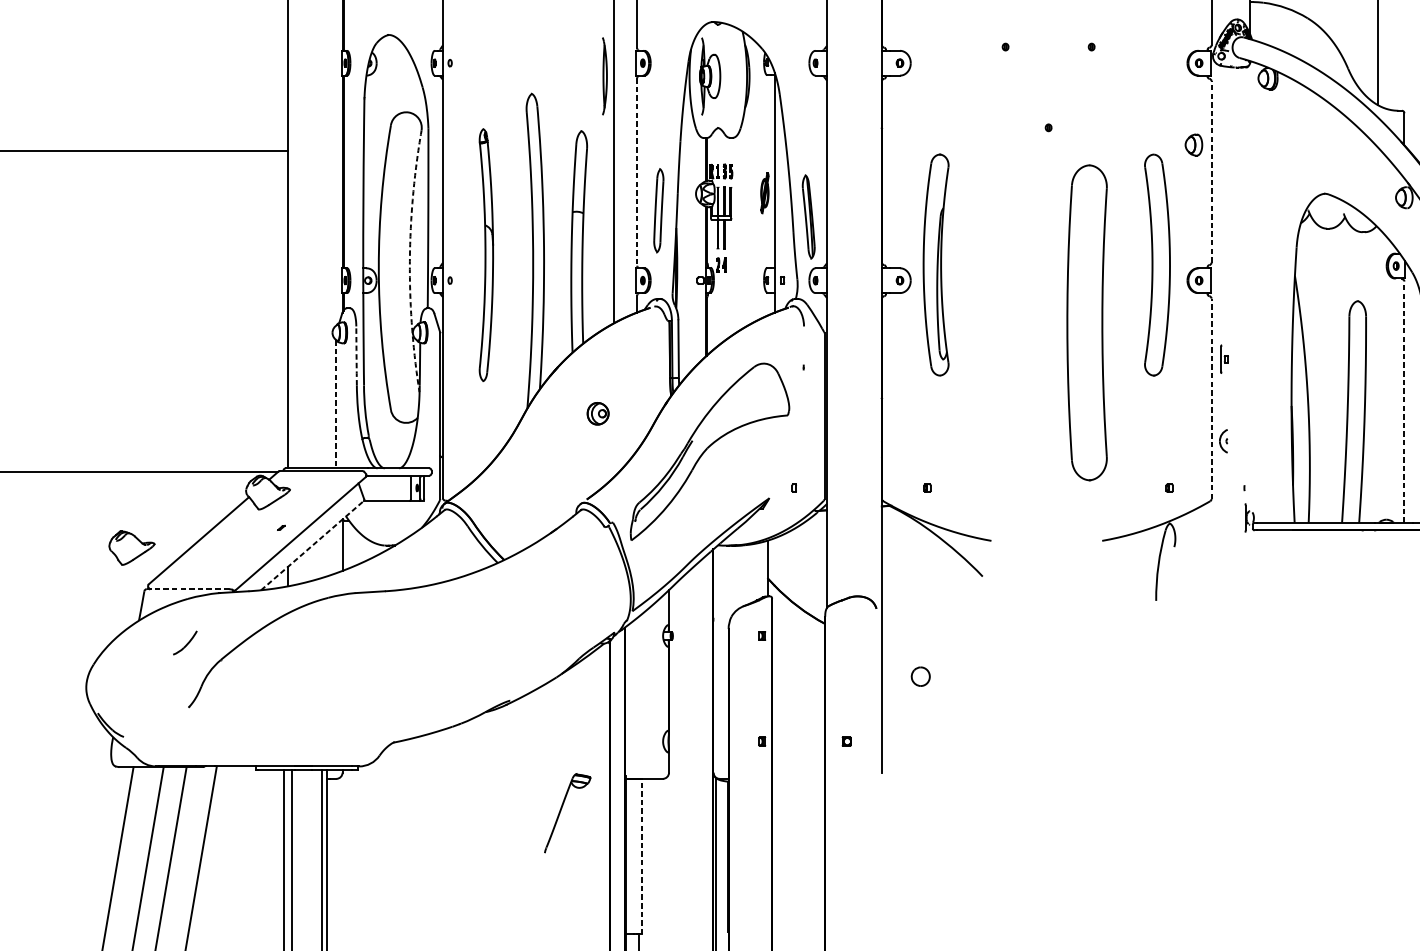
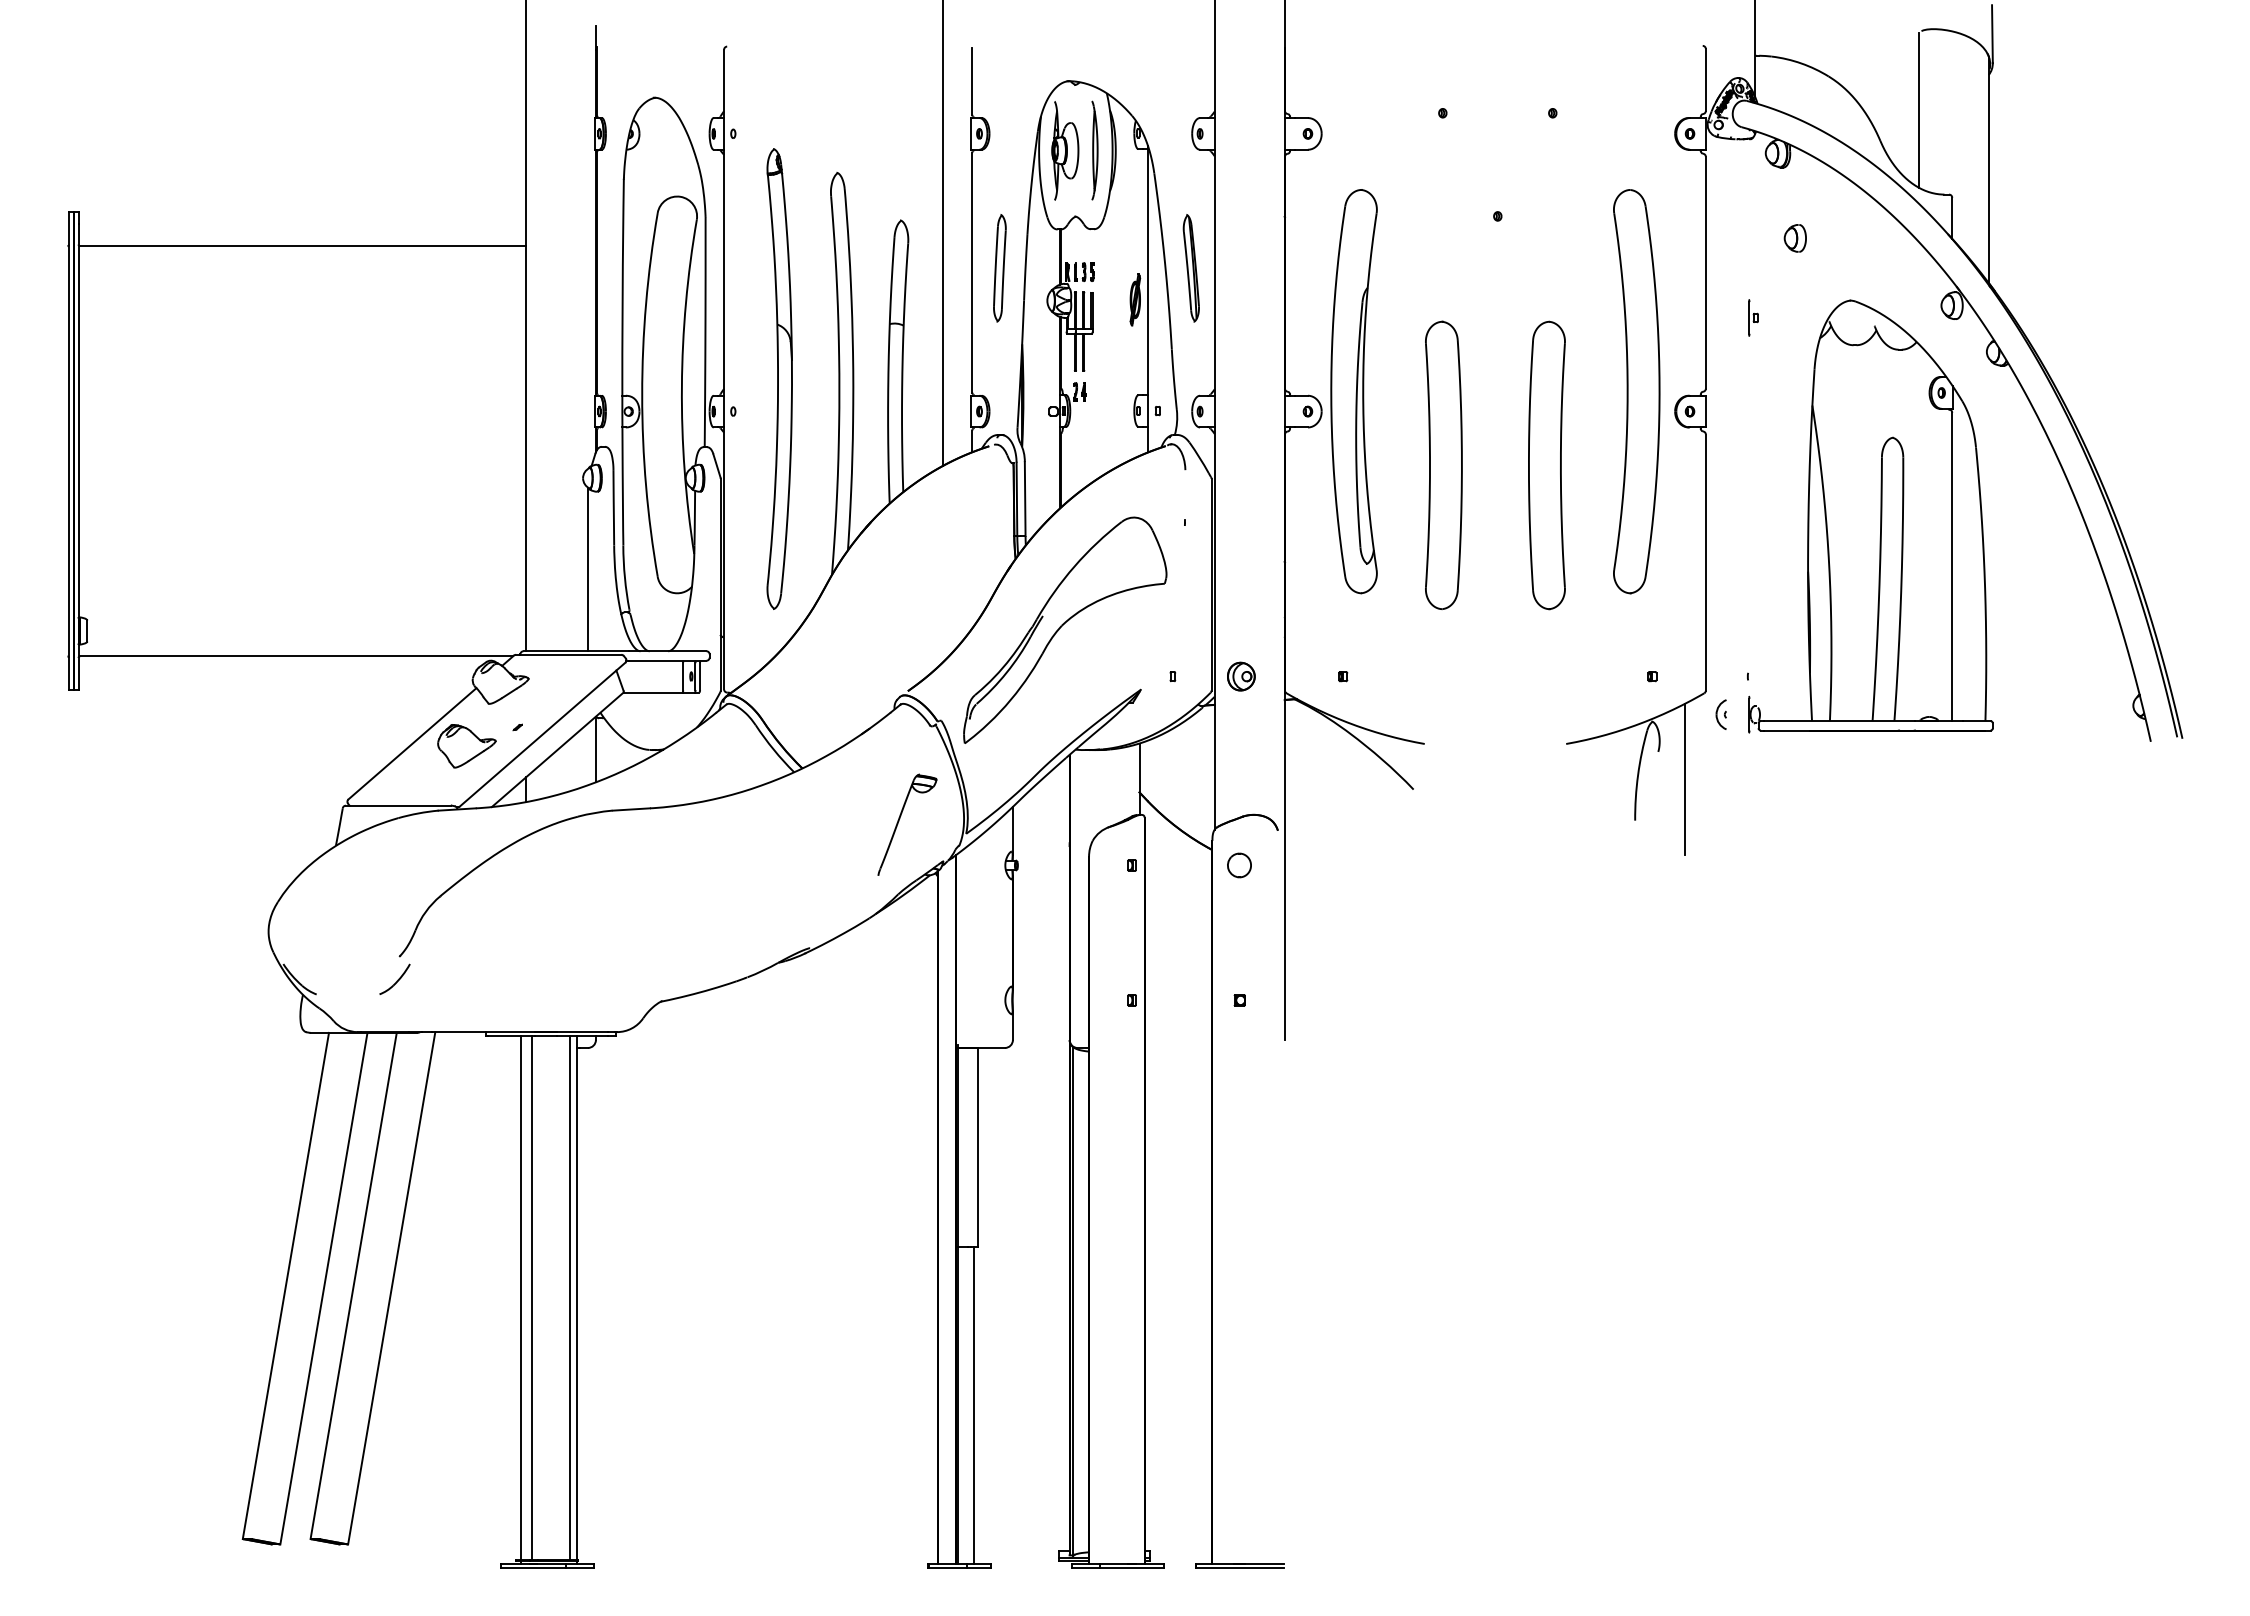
part: (604, 76) -> (1094, 150), moved
part: (1193, 145) -> (1794, 238), moved
line: (637, 171) -> (972, 272), dashed -> solid
line: (1211, 171) -> (1705, 272), dashed -> solid
part: (658, 210) -> (999, 268), moved
part: (808, 217) -> (1190, 268), moved
part: (486, 254) -> (779, 378), size x1.43
arc: (409, 261) -> (681, 386), dashed -> solid
part: (935, 264) -> (1353, 391), size x1.43
part: (1157, 264) -> (1636, 391), size x1.43
part: (1006, 322) -> (1443, 464), added
part: (1086, 322) -> (1546, 465), size x0.71
line: (356, 355) -> (613, 507), dashed -> solid
part: (1224, 358) -> (1753, 317), moved
line: (1211, 398) -> (1705, 562), dashed -> solid
line: (1404, 401) -> (1952, 566), dashed -> solid
line: (335, 404) -> (587, 569), dashed -> solid
part: (598, 413) -> (1241, 676), moved
part: (1223, 441) -> (1720, 714), moved
line: (313, 545) -> (558, 749), dashed -> solid
part: (131, 548) -> (466, 746), moved
line: (1195, 568) -> (1685, 779), added
line: (188, 589) -> (398, 805), dashed -> solid
part: (184, 642) -> (394, 978), moved
part: (920, 676) -> (1239, 865), moved
part: (561, 810) -> (899, 821), moved
line: (642, 856) -> (978, 1146), dashed -> solid

